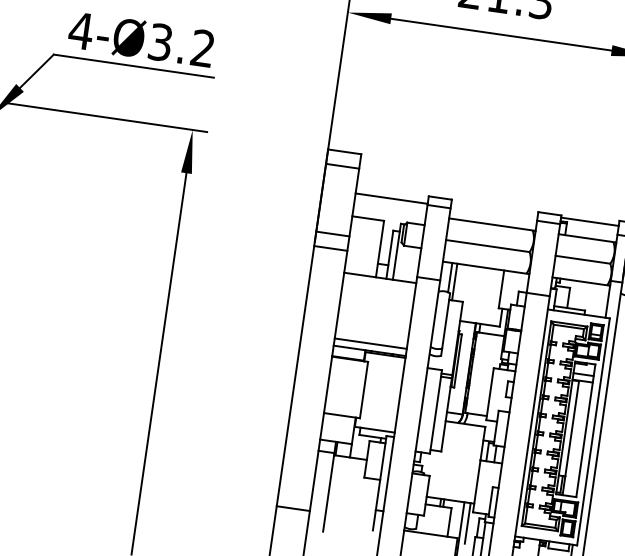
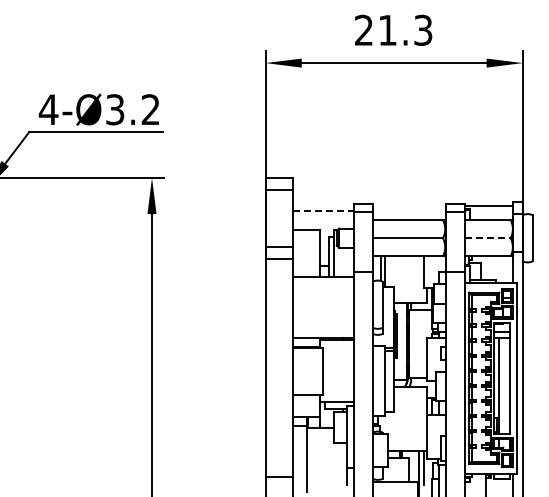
line: (392, 198) -> (324, 210), solid -> dashed
line: (582, 260) -> (487, 238), solid -> dashed
line: (370, 343) -> (323, 332), removed

